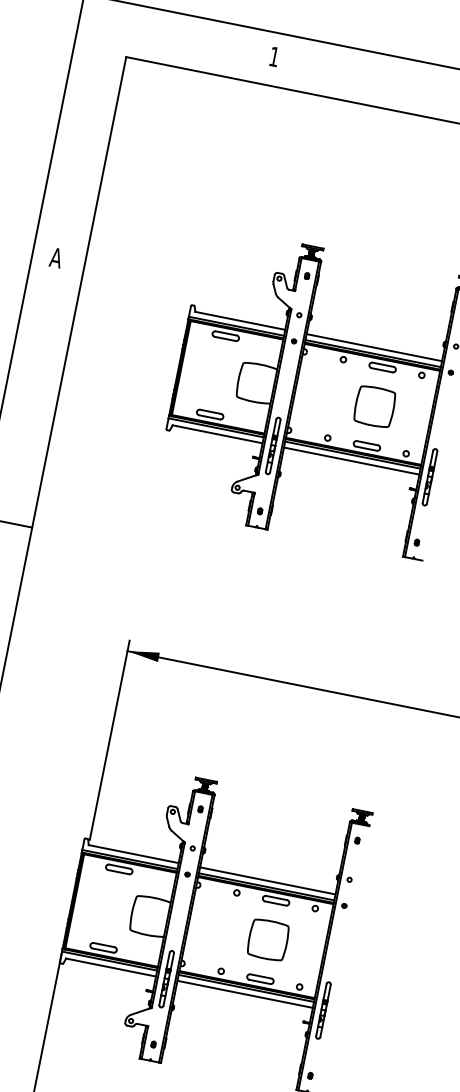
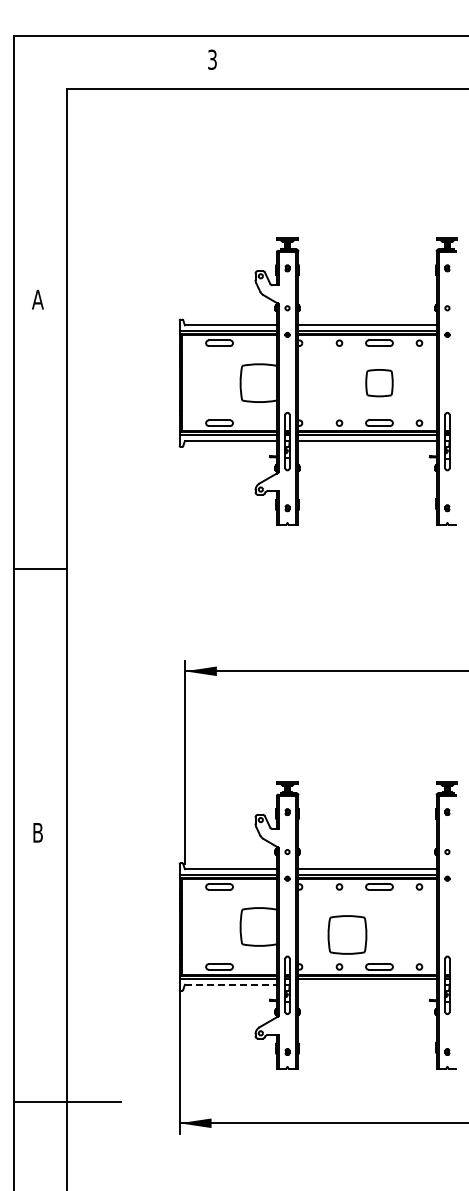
text: (274, 56) -> (212, 59), 1 -> 3
part: (374, 406) -> (379, 382), size x0.7
part: (268, 939) -> (347, 934), moved
line: (110, 967) -> (230, 984), solid -> dashed
line: (245, 994) -> (367, 984), removed

